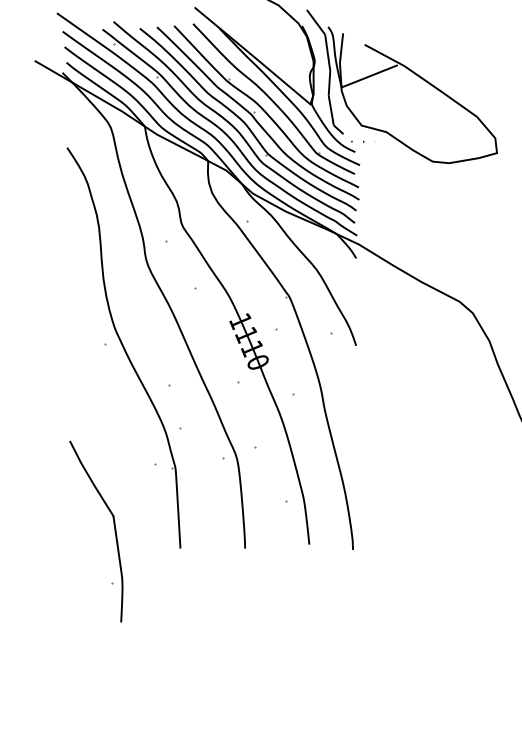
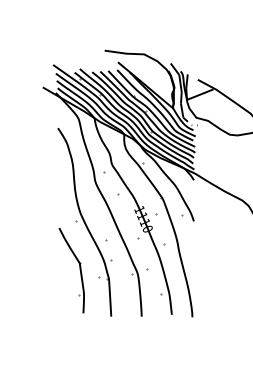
part: (112, 531) -> (79, 270), moved

